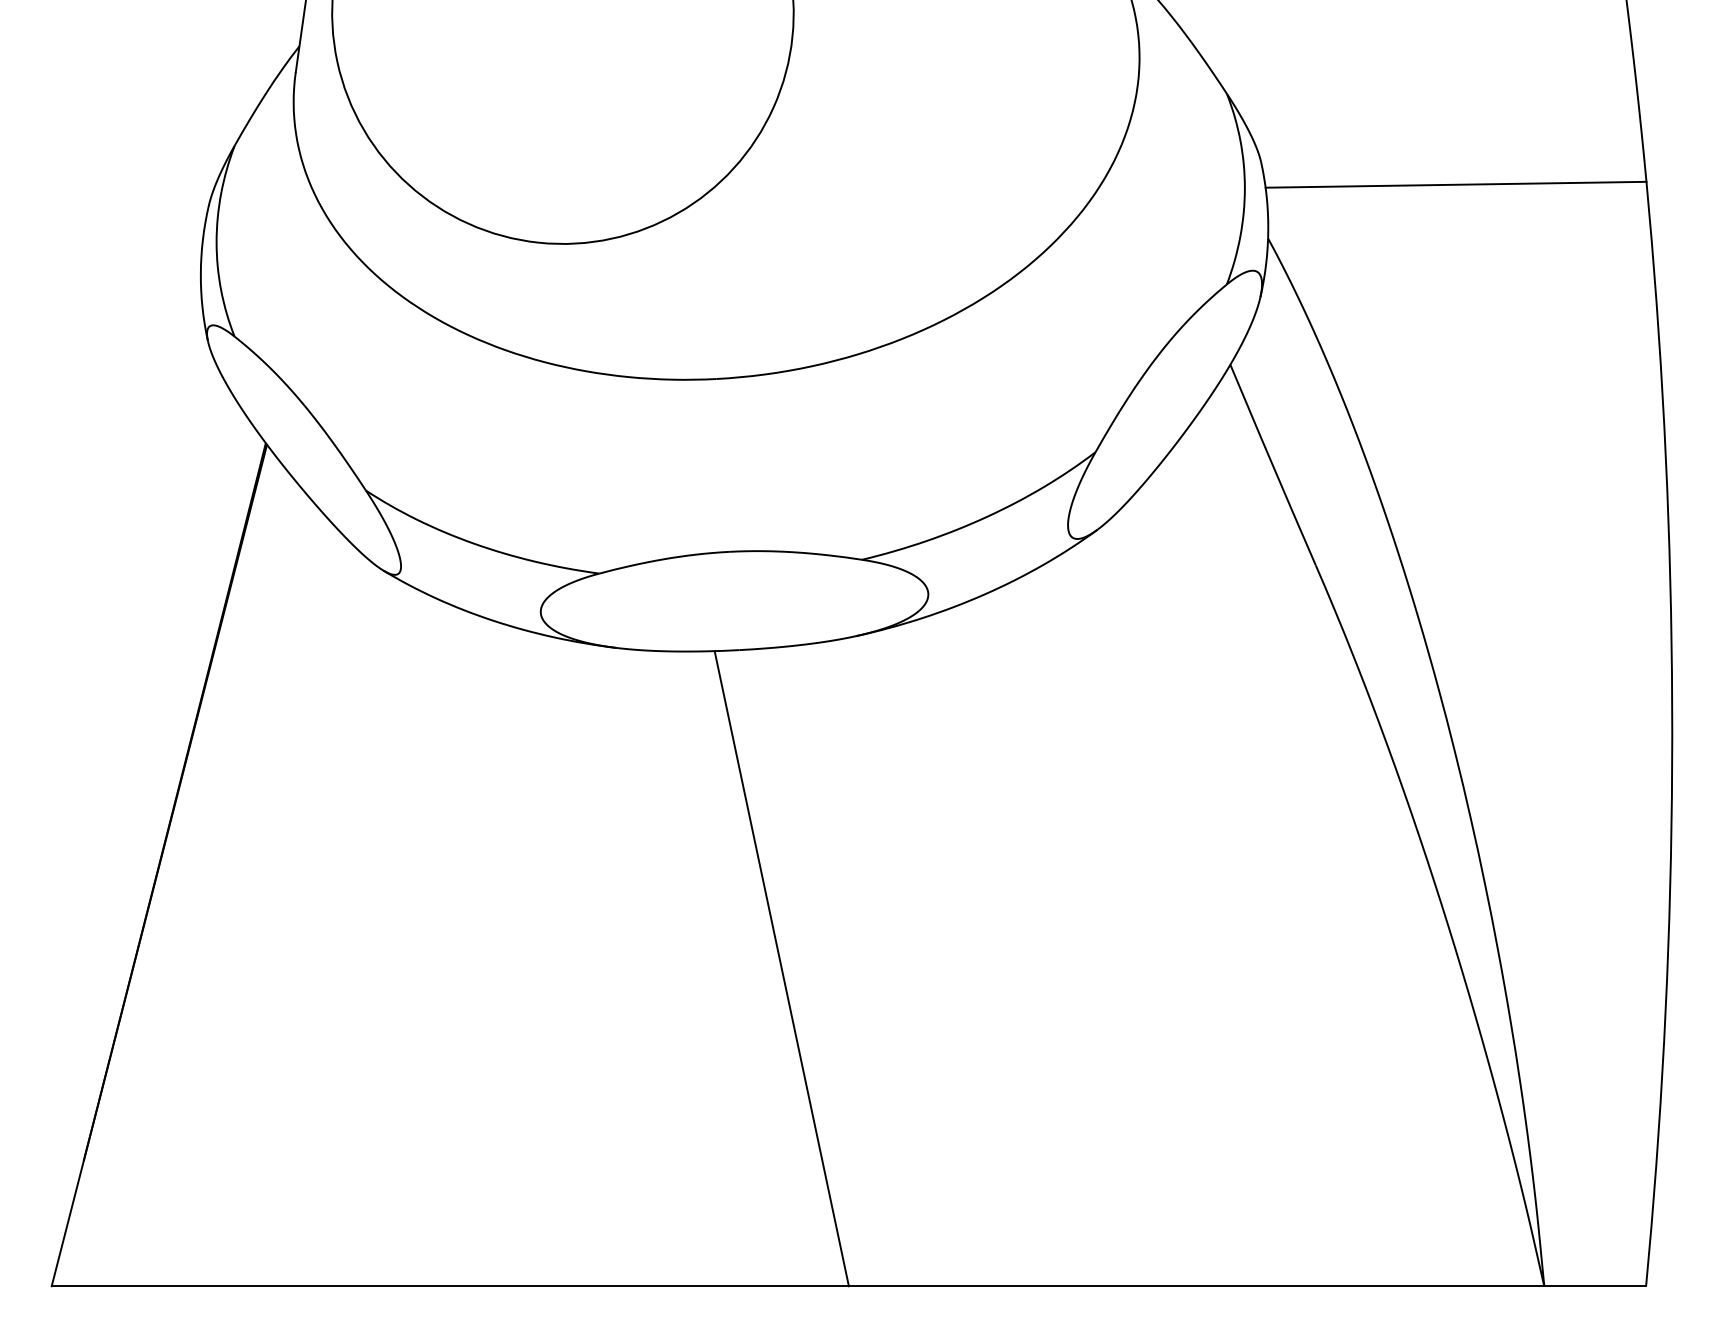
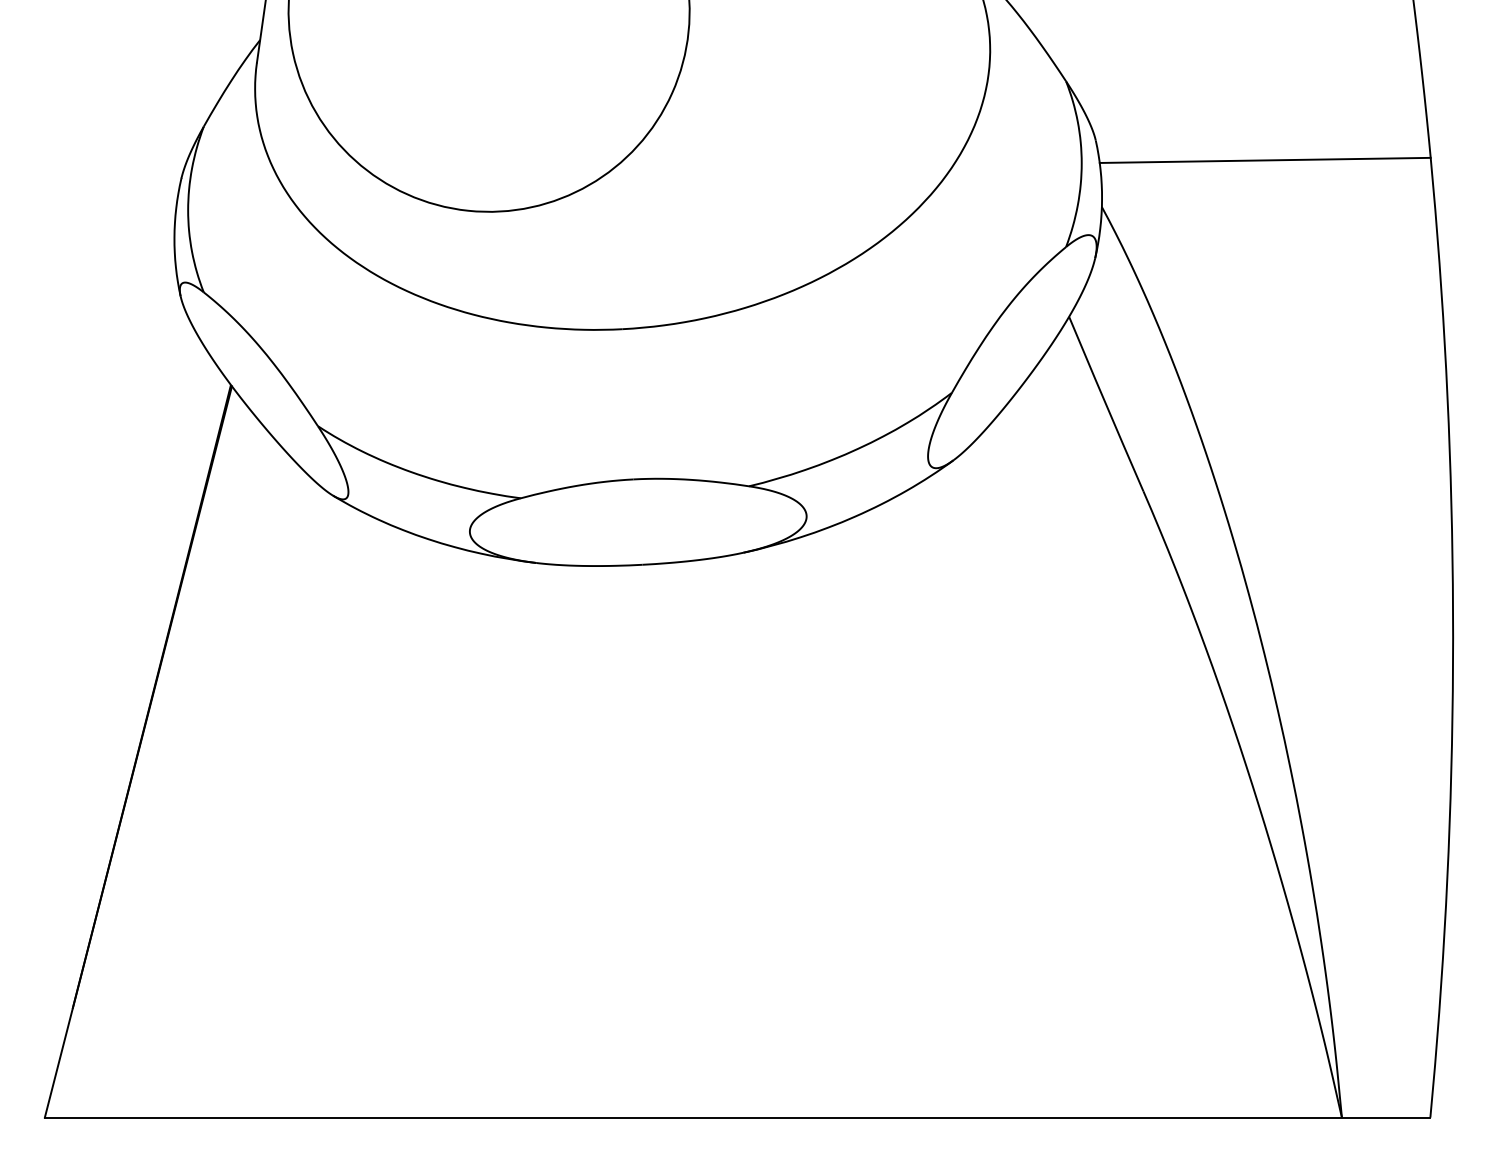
line: (781, 968) -> (679, 841), removed

